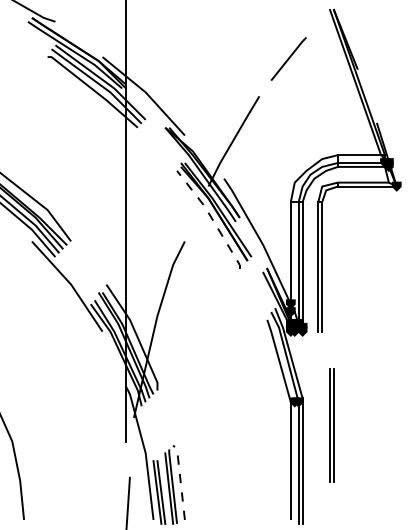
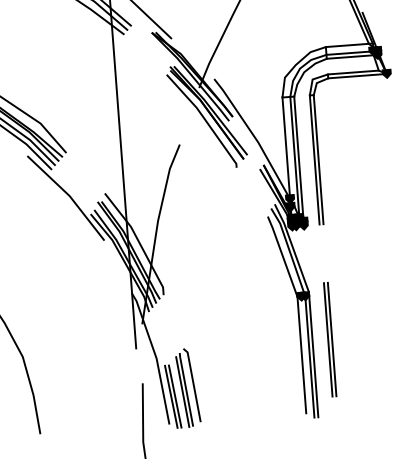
line: (211, 218) -> (204, 119), dashed -> solid
part: (331, 425) -> (329, 339), moved
line: (180, 480) -> (193, 383), dashed -> solid

